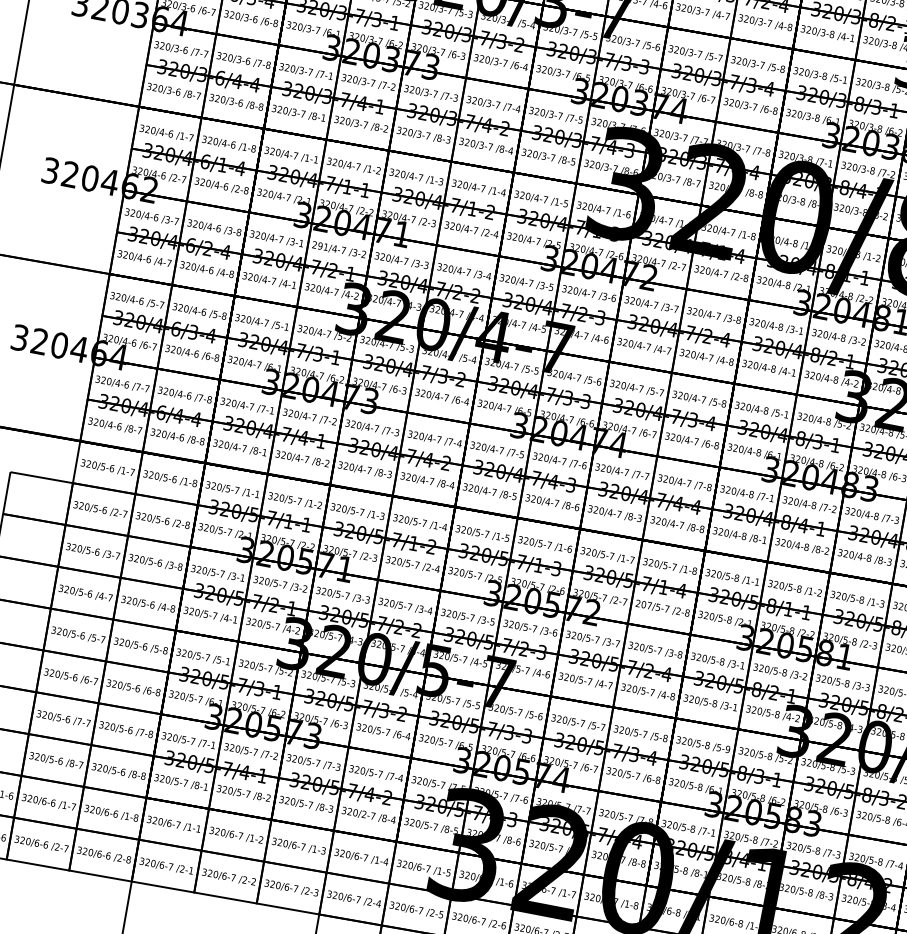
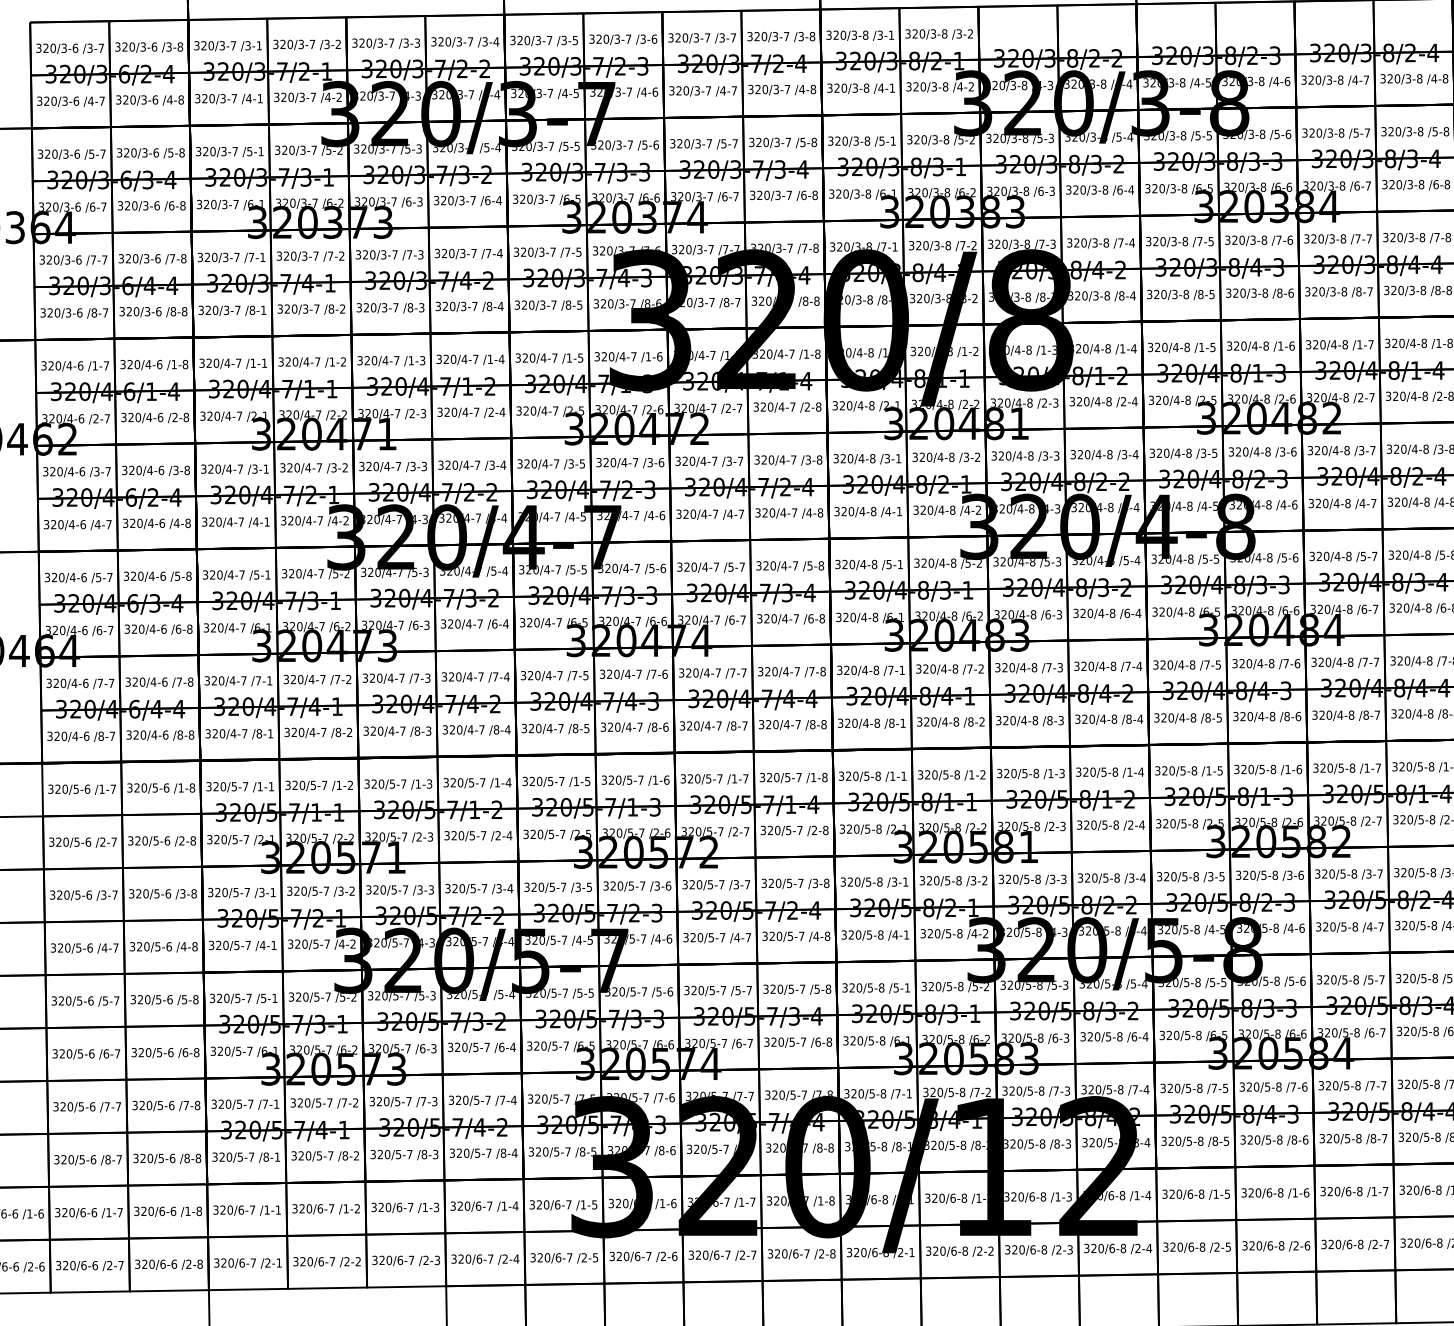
text: (320, 245) -> (289, 467), 291/4-7 -> 320/4-7
text: (639, 517) -> (744, 725), /8-3 -> /8-7
text: (643, 604) -> (770, 830), 207/5-7 -> 320/5-7
text: (726, 705) -> (895, 934), /3-1 -> /4-1
text: (727, 749) -> (907, 987), /5-9 -> /5-1
text: (364, 813) -> (477, 1152), 320/2-7 -> 320/5-7

